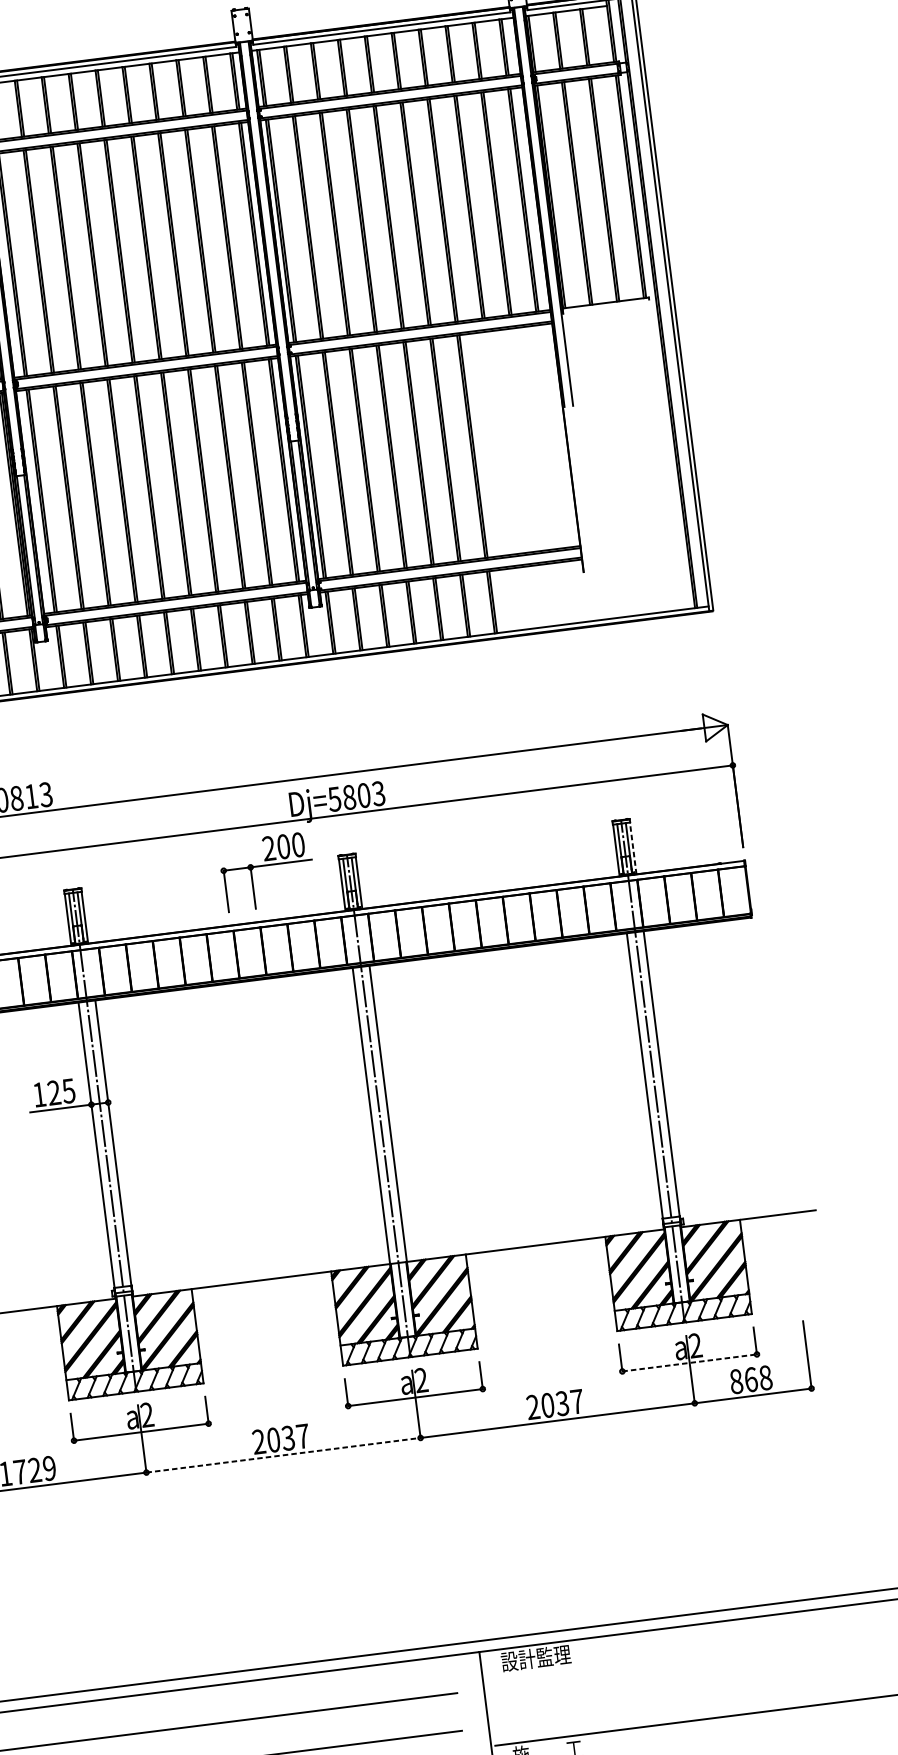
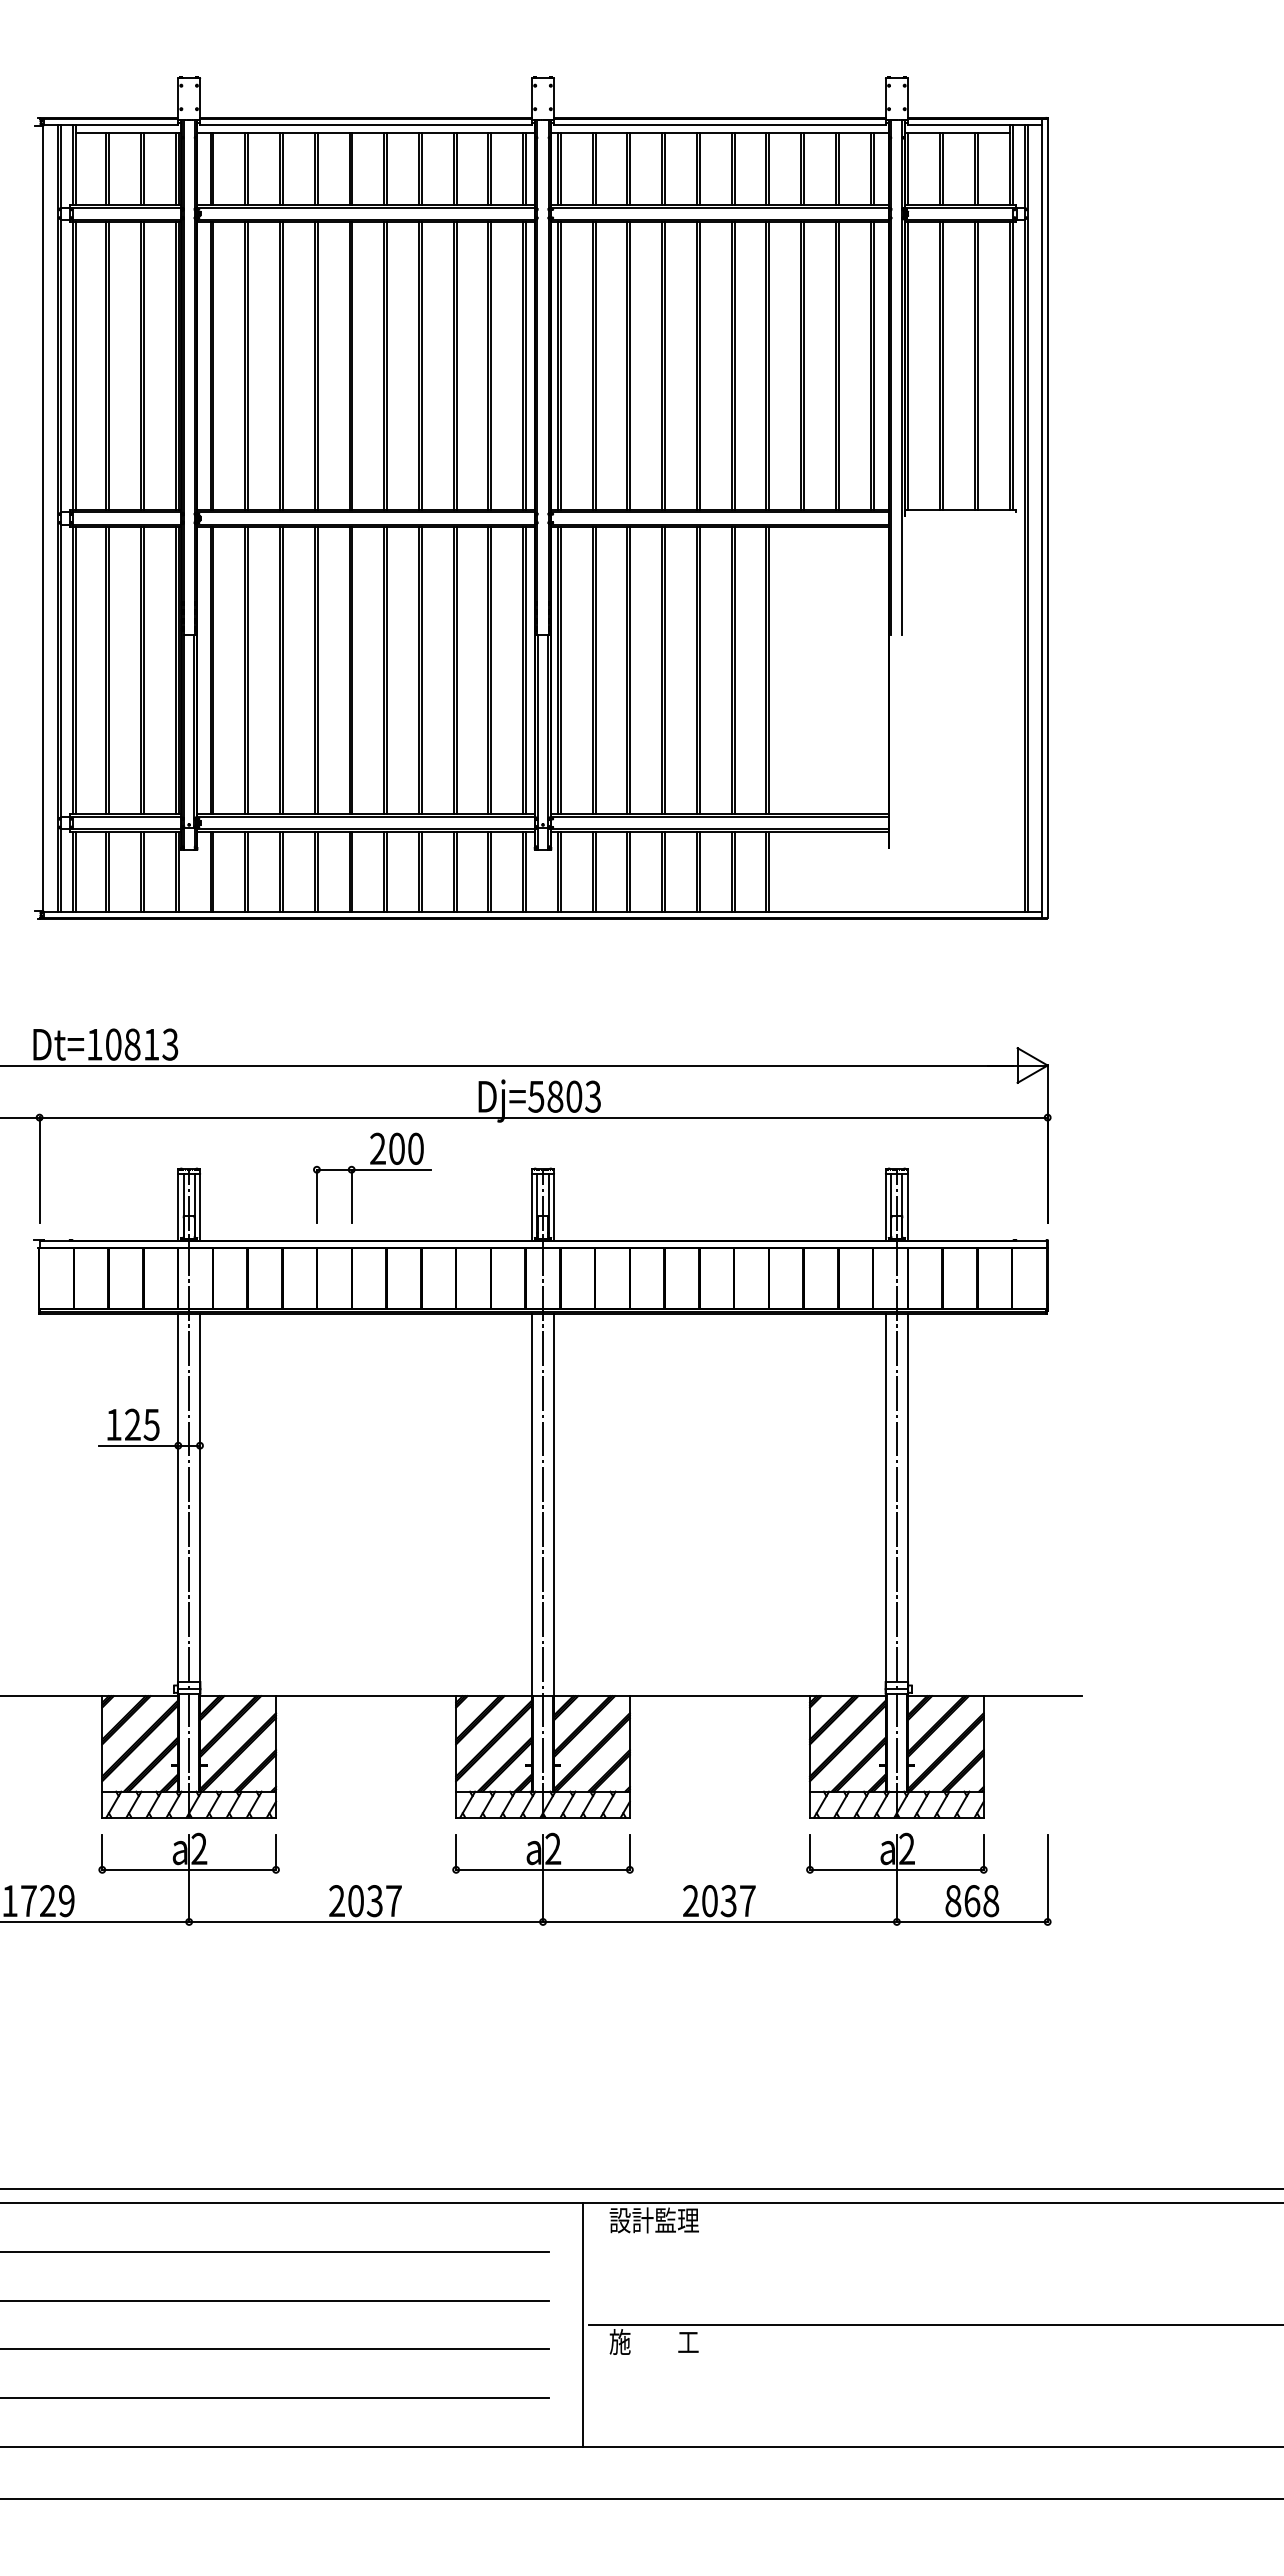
line: (632, 847) -> (907, 1206), dashed -> solid
part: (266, 865) -> (372, 1170), moved
line: (689, 1362) -> (896, 1869), dashed -> solid
line: (283, 1454) -> (366, 1921), dashed -> solid

